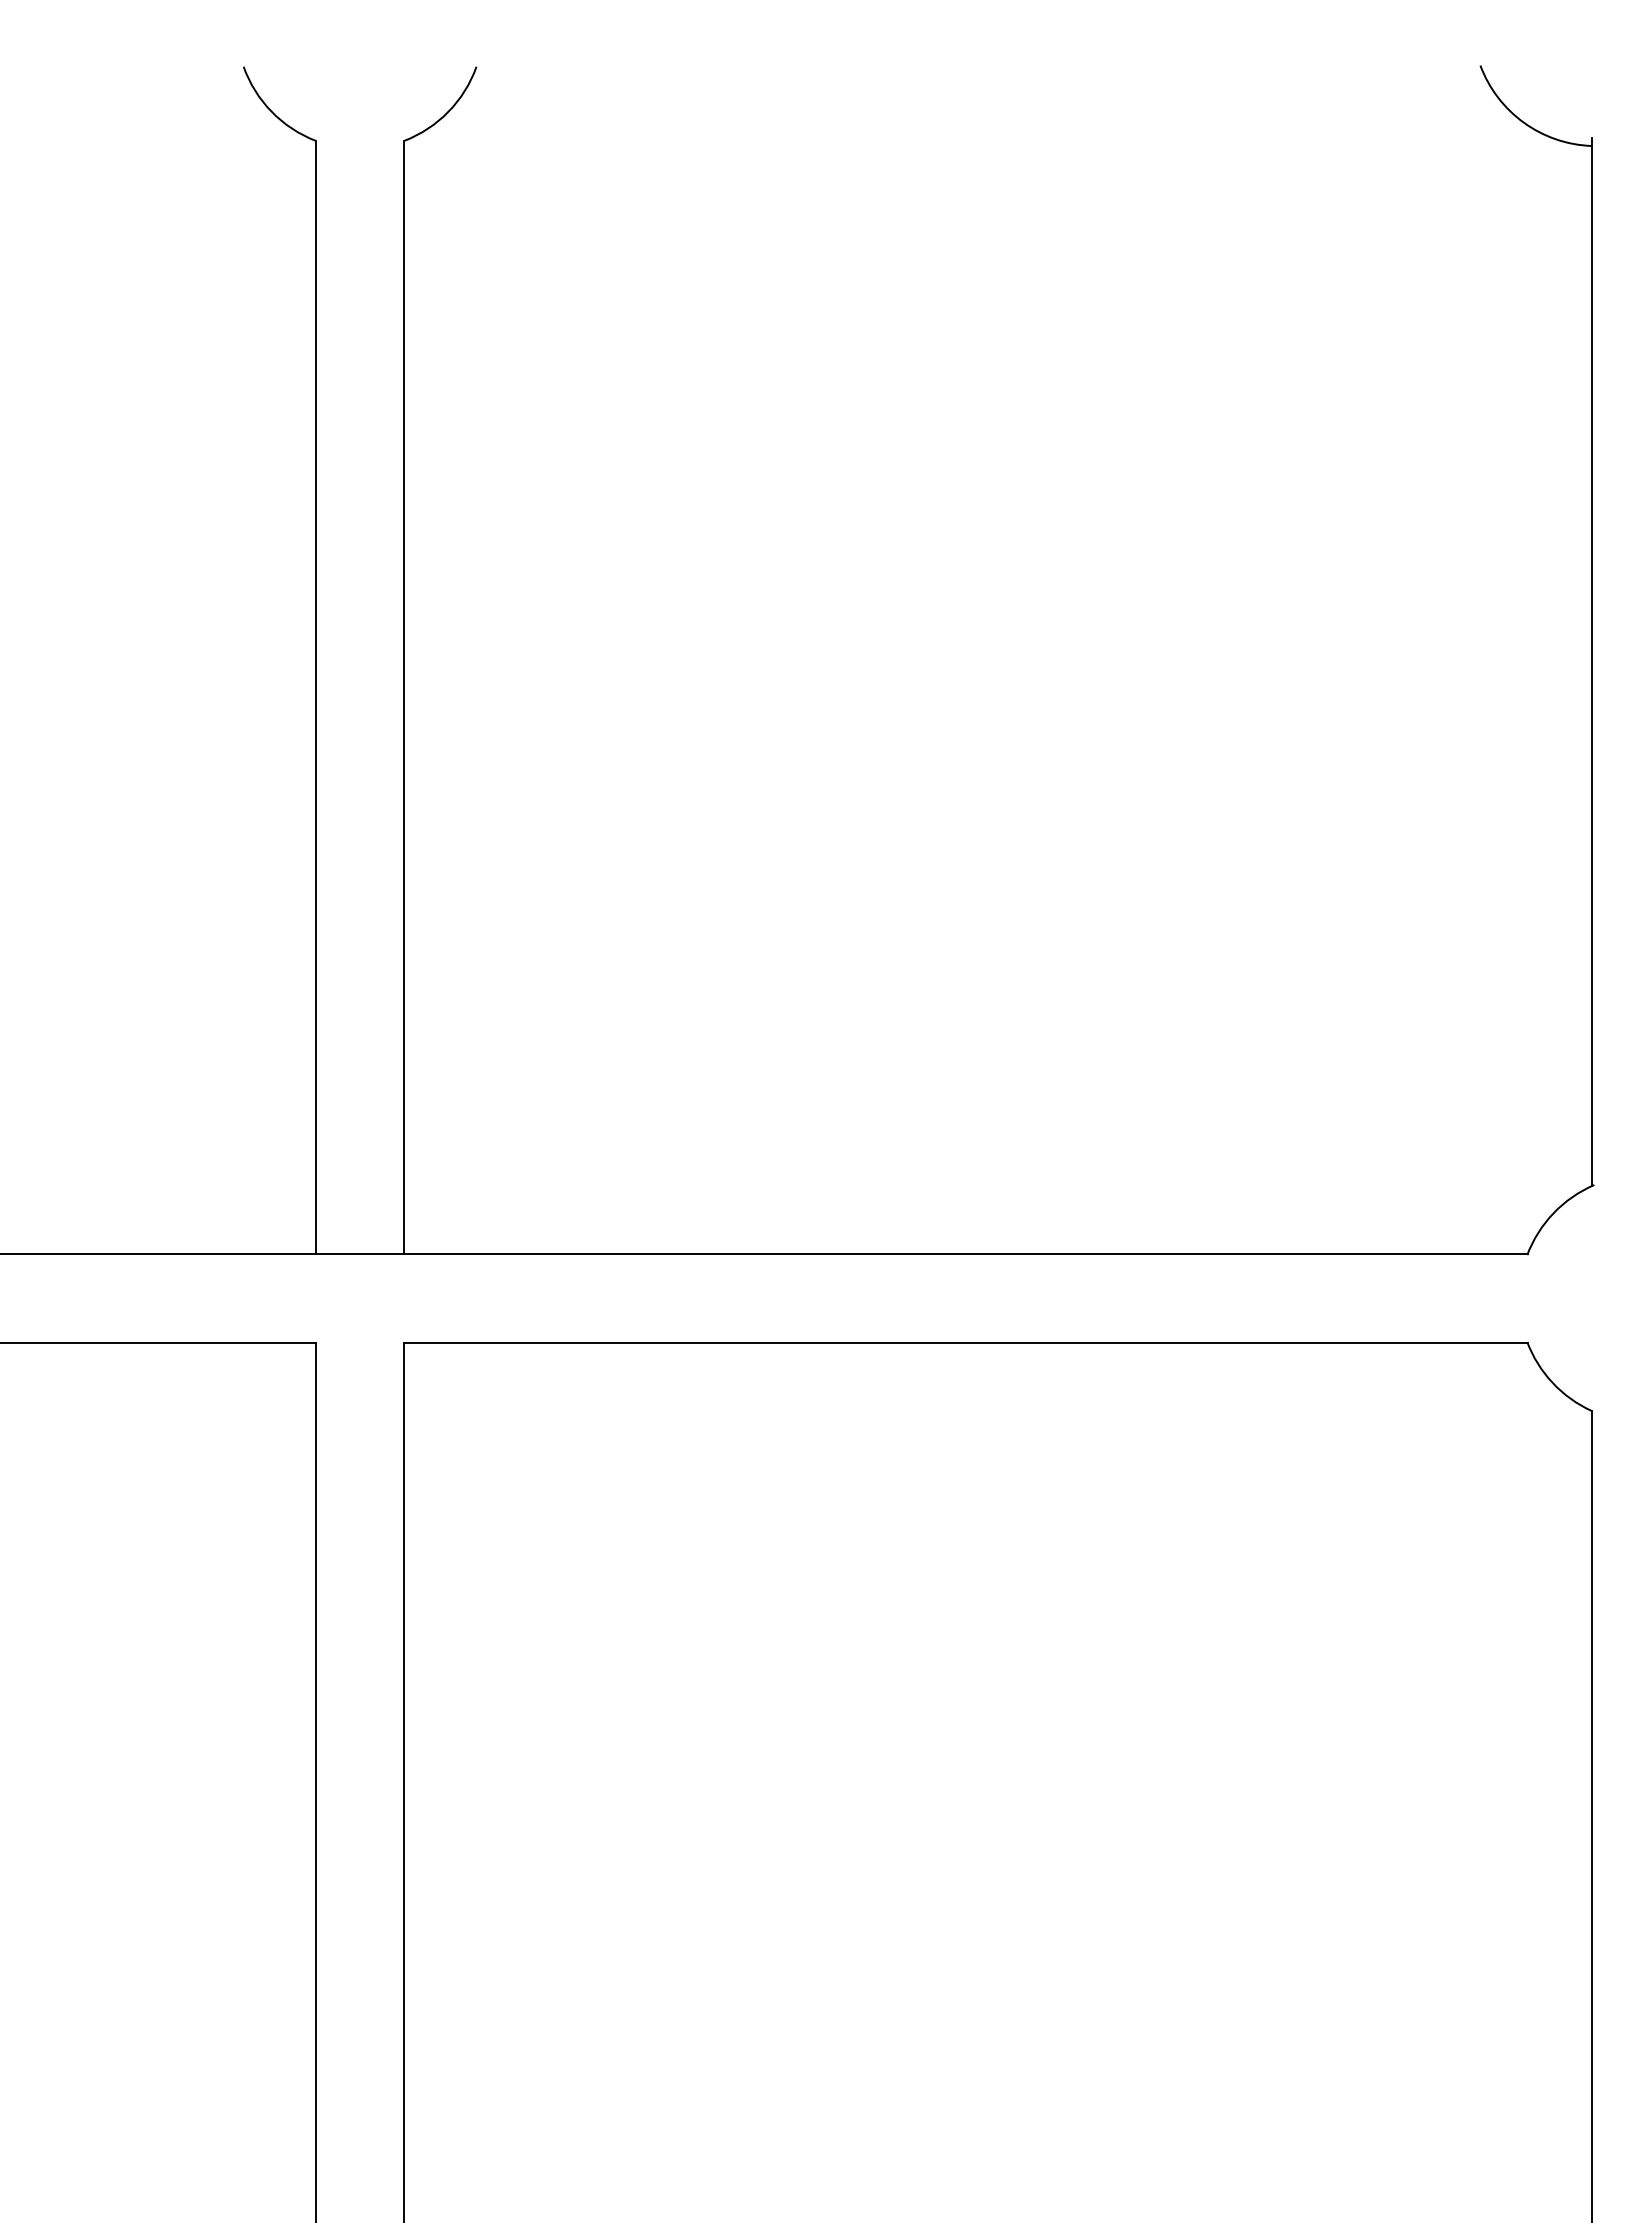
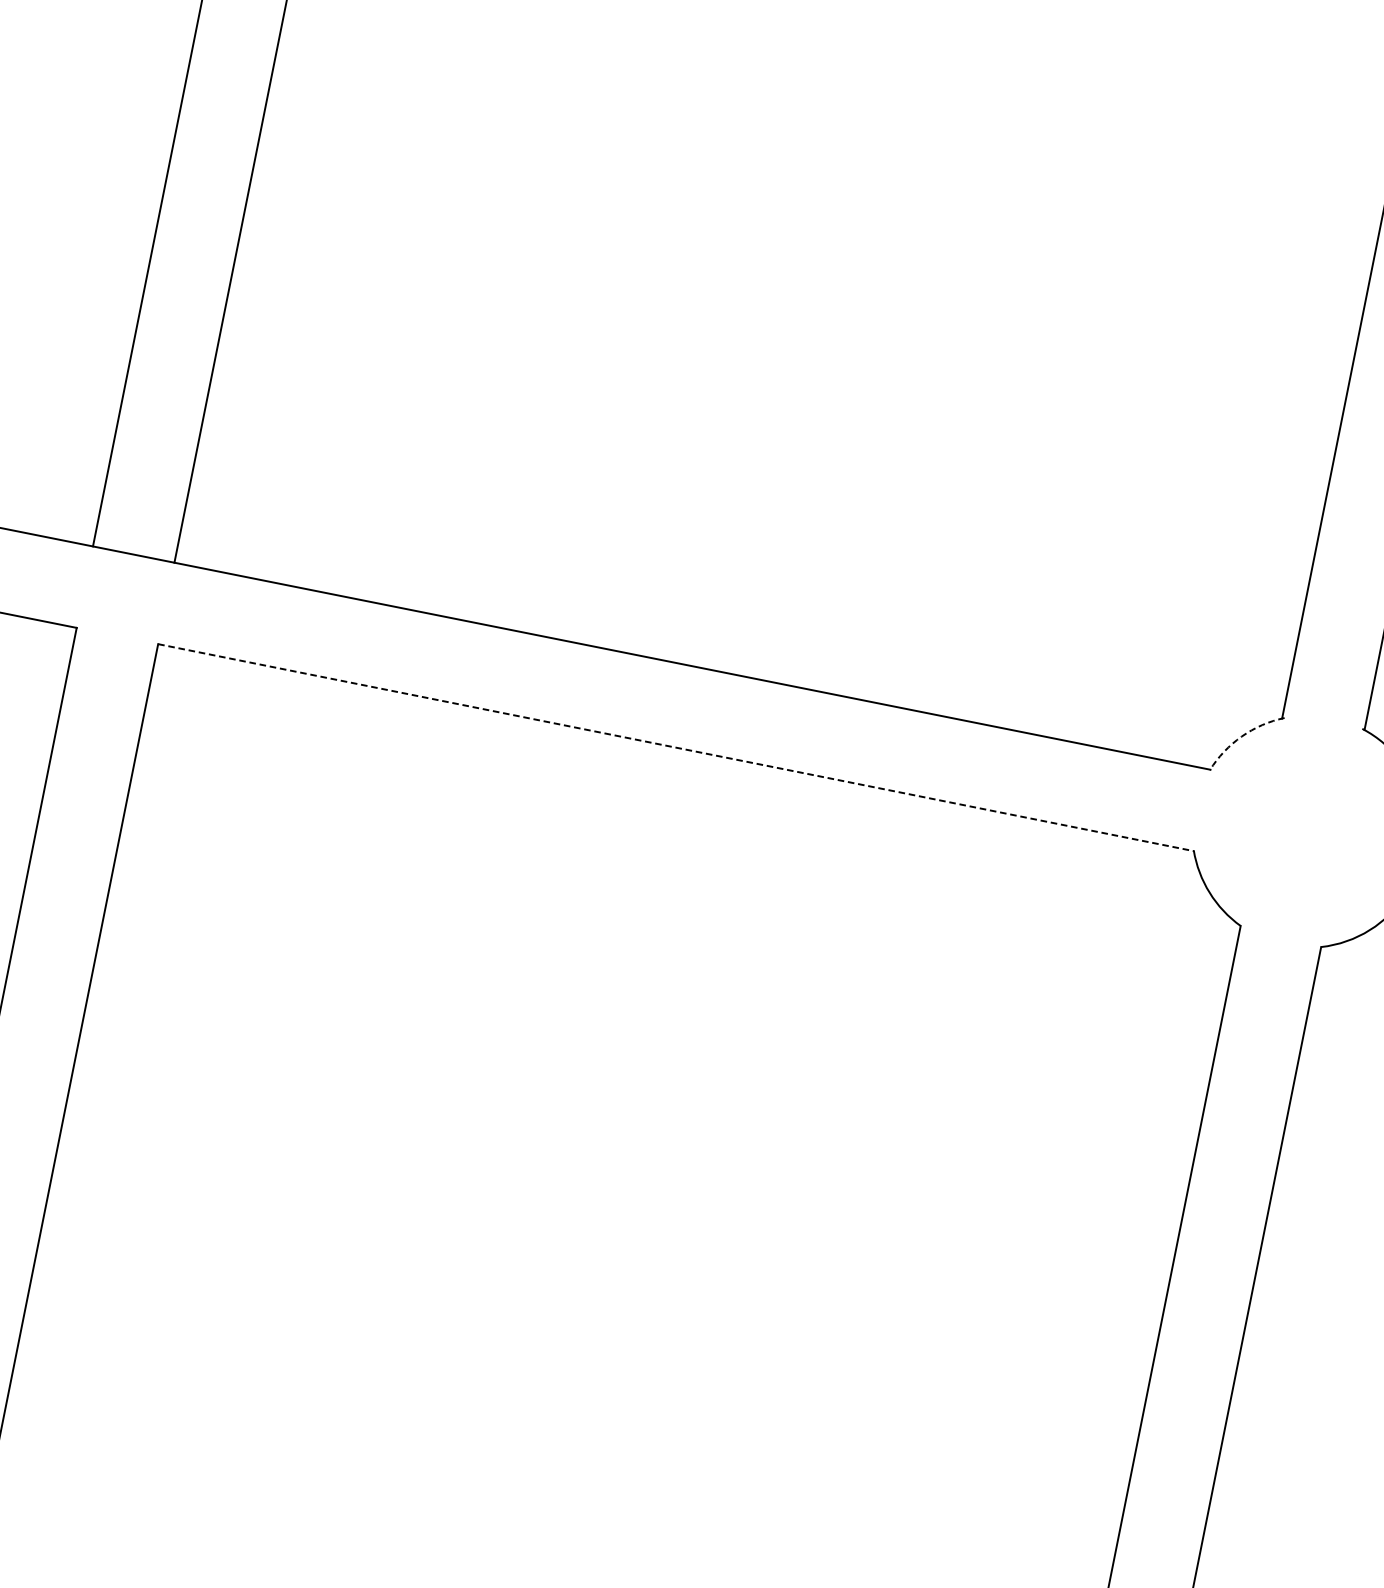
arc: (1553, 1213) -> (1241, 736), solid -> dashed
line: (966, 1342) -> (676, 747), solid -> dashed

